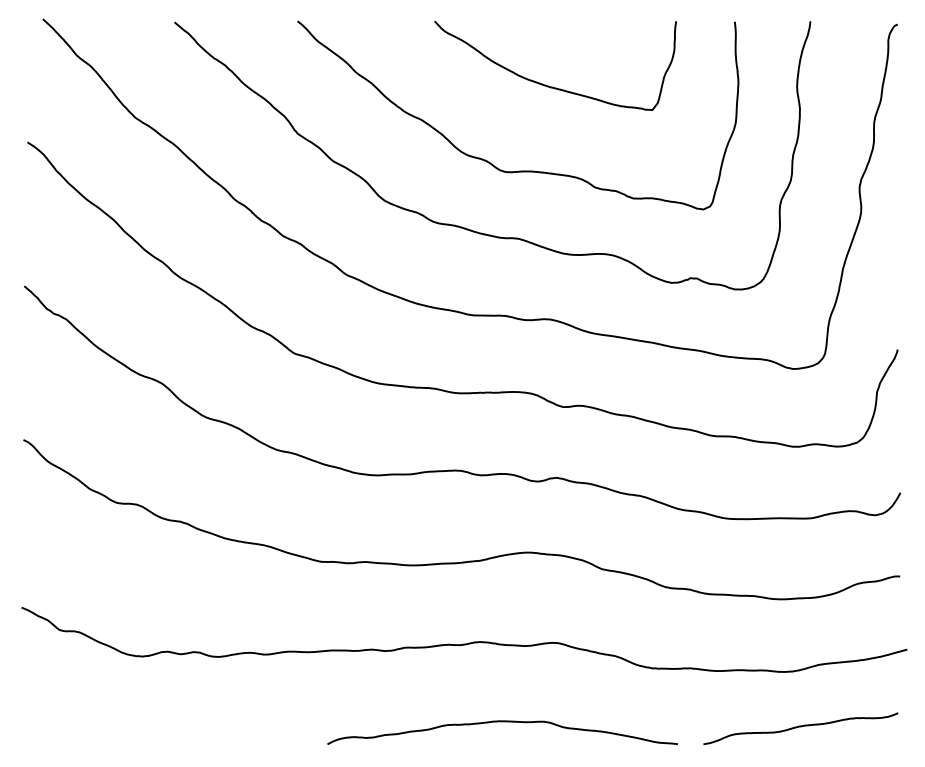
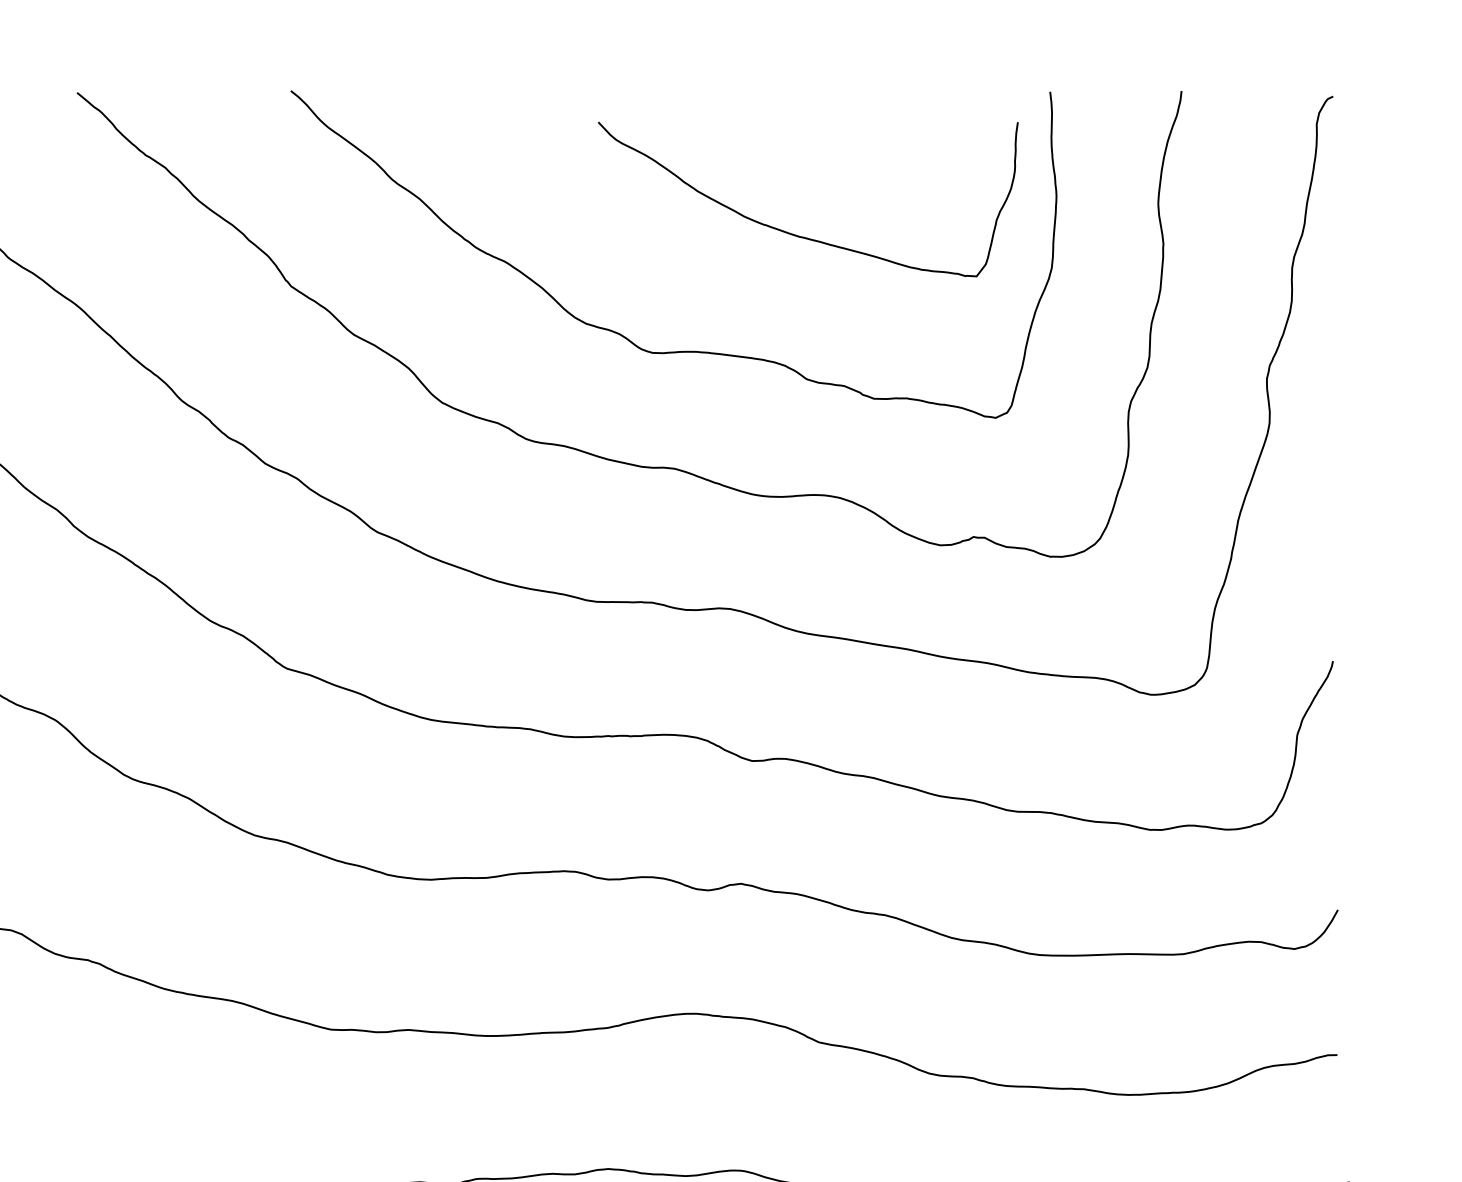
curve: (548, 85) -> (796, 233), moved

